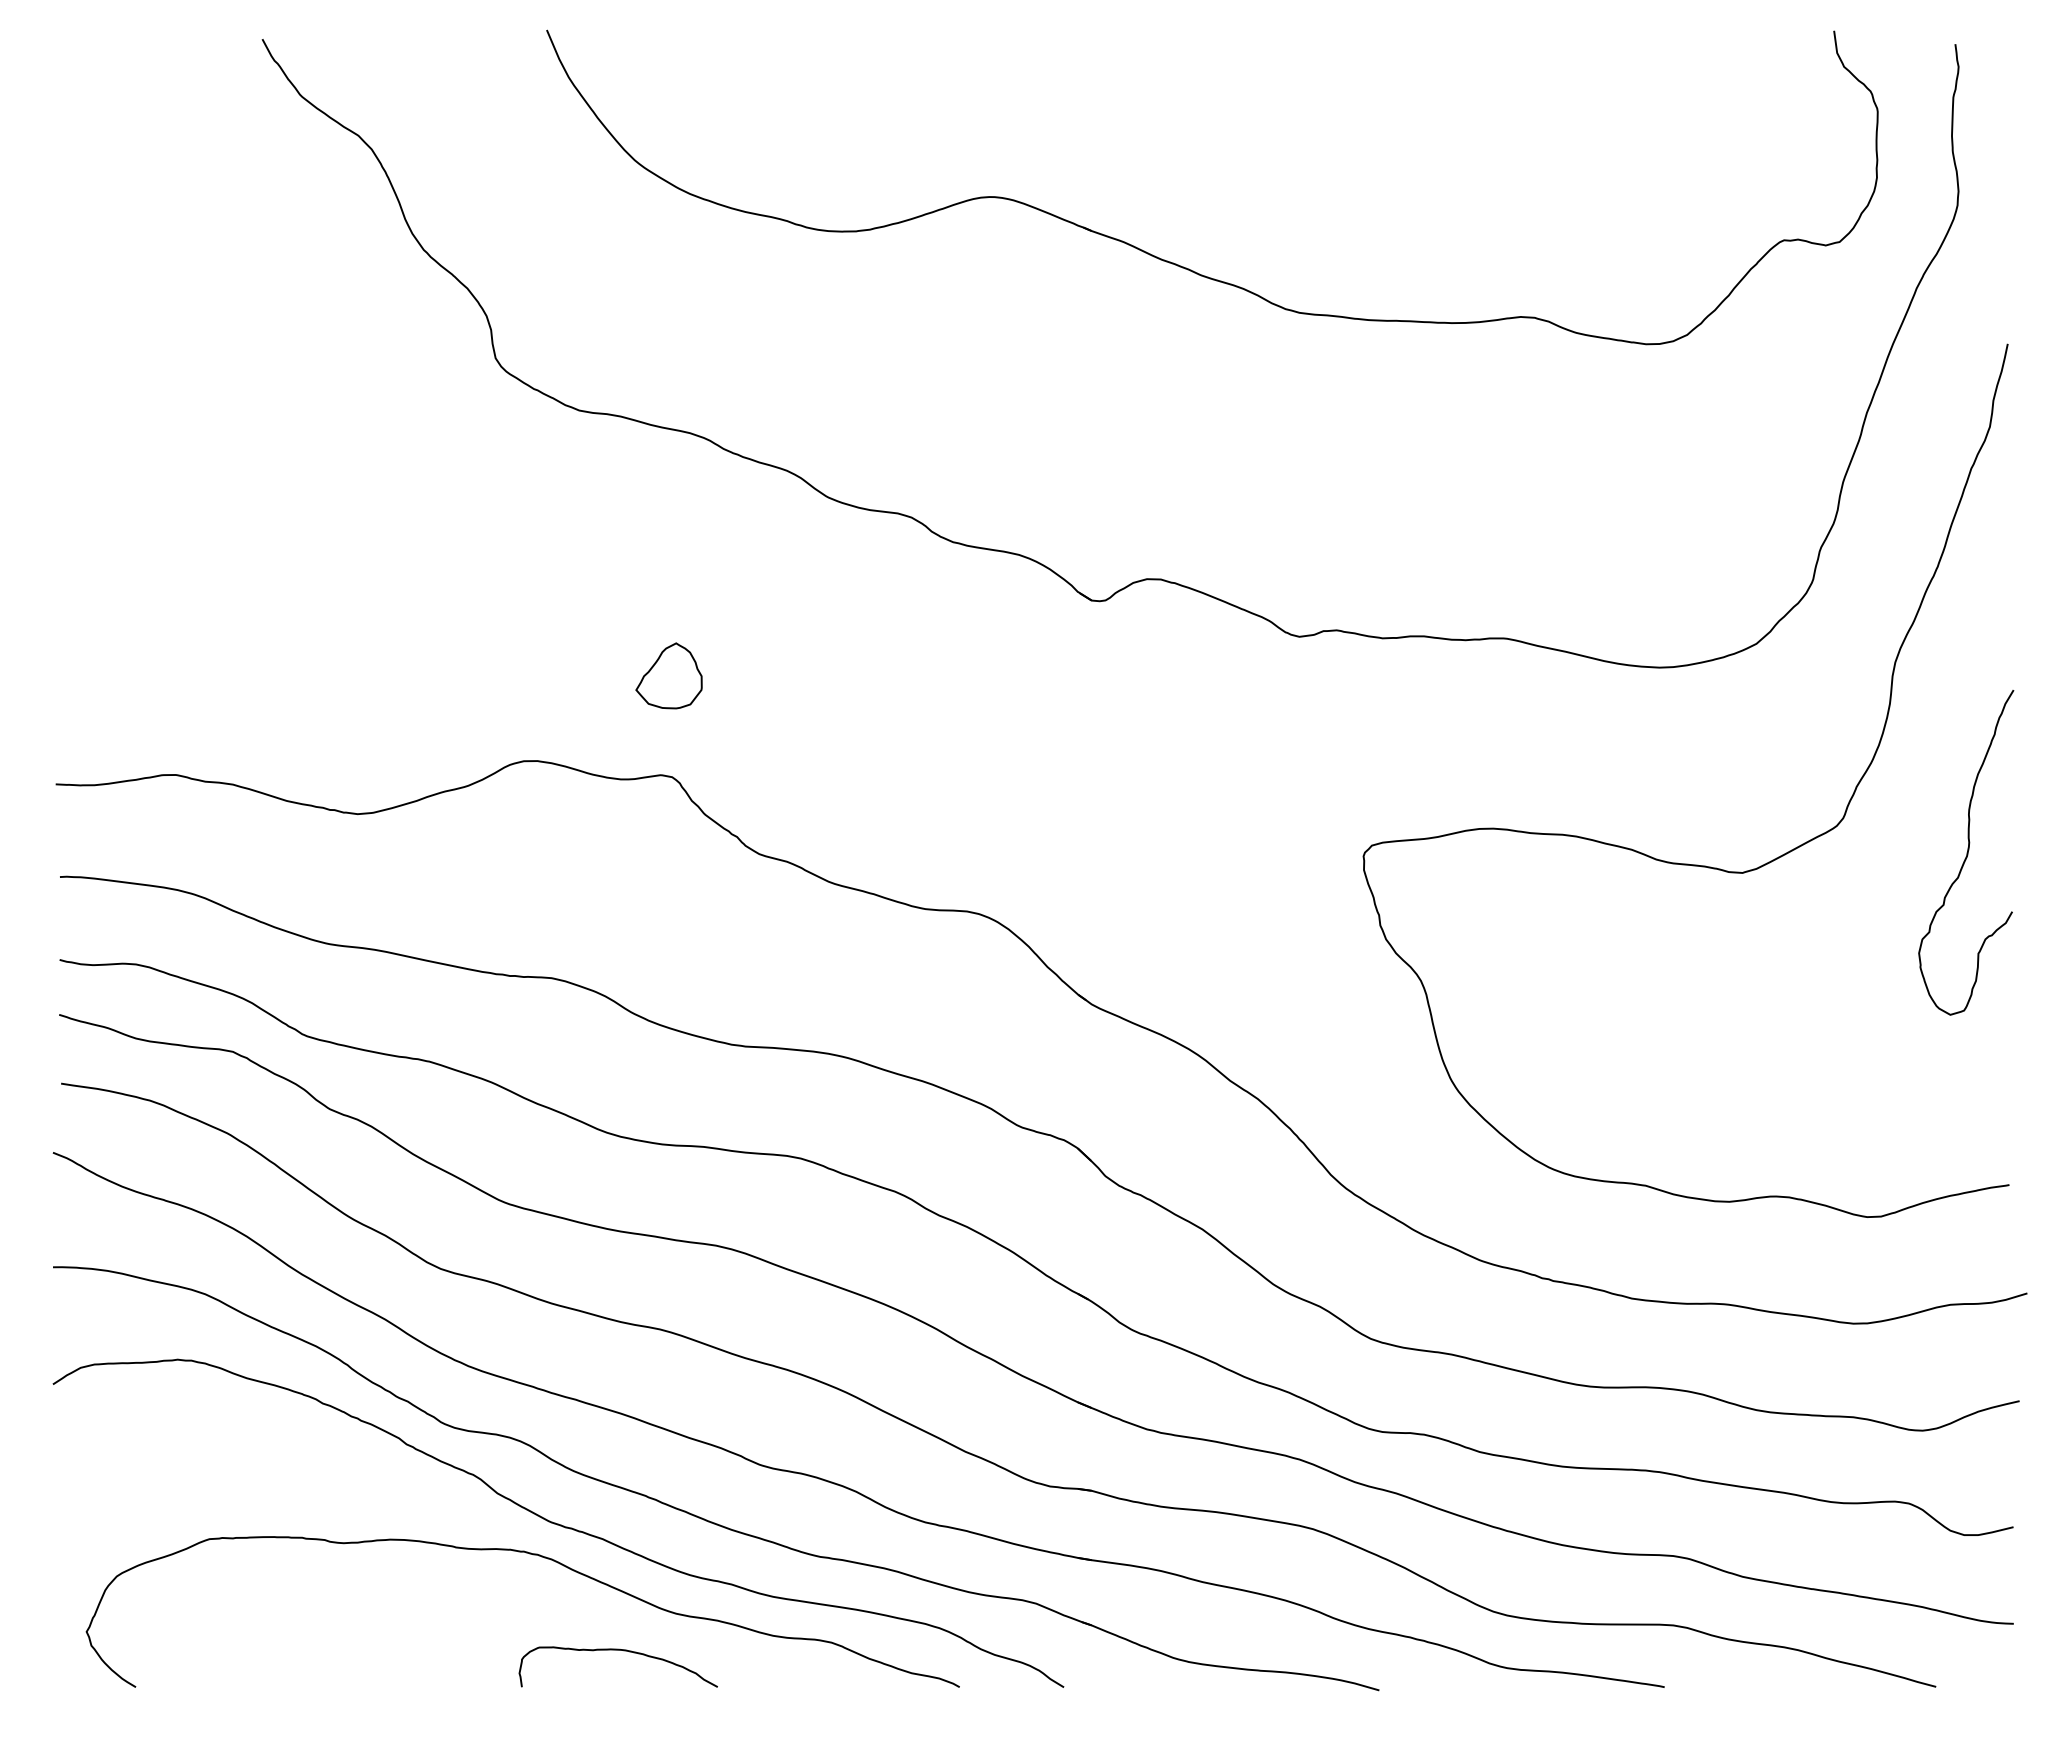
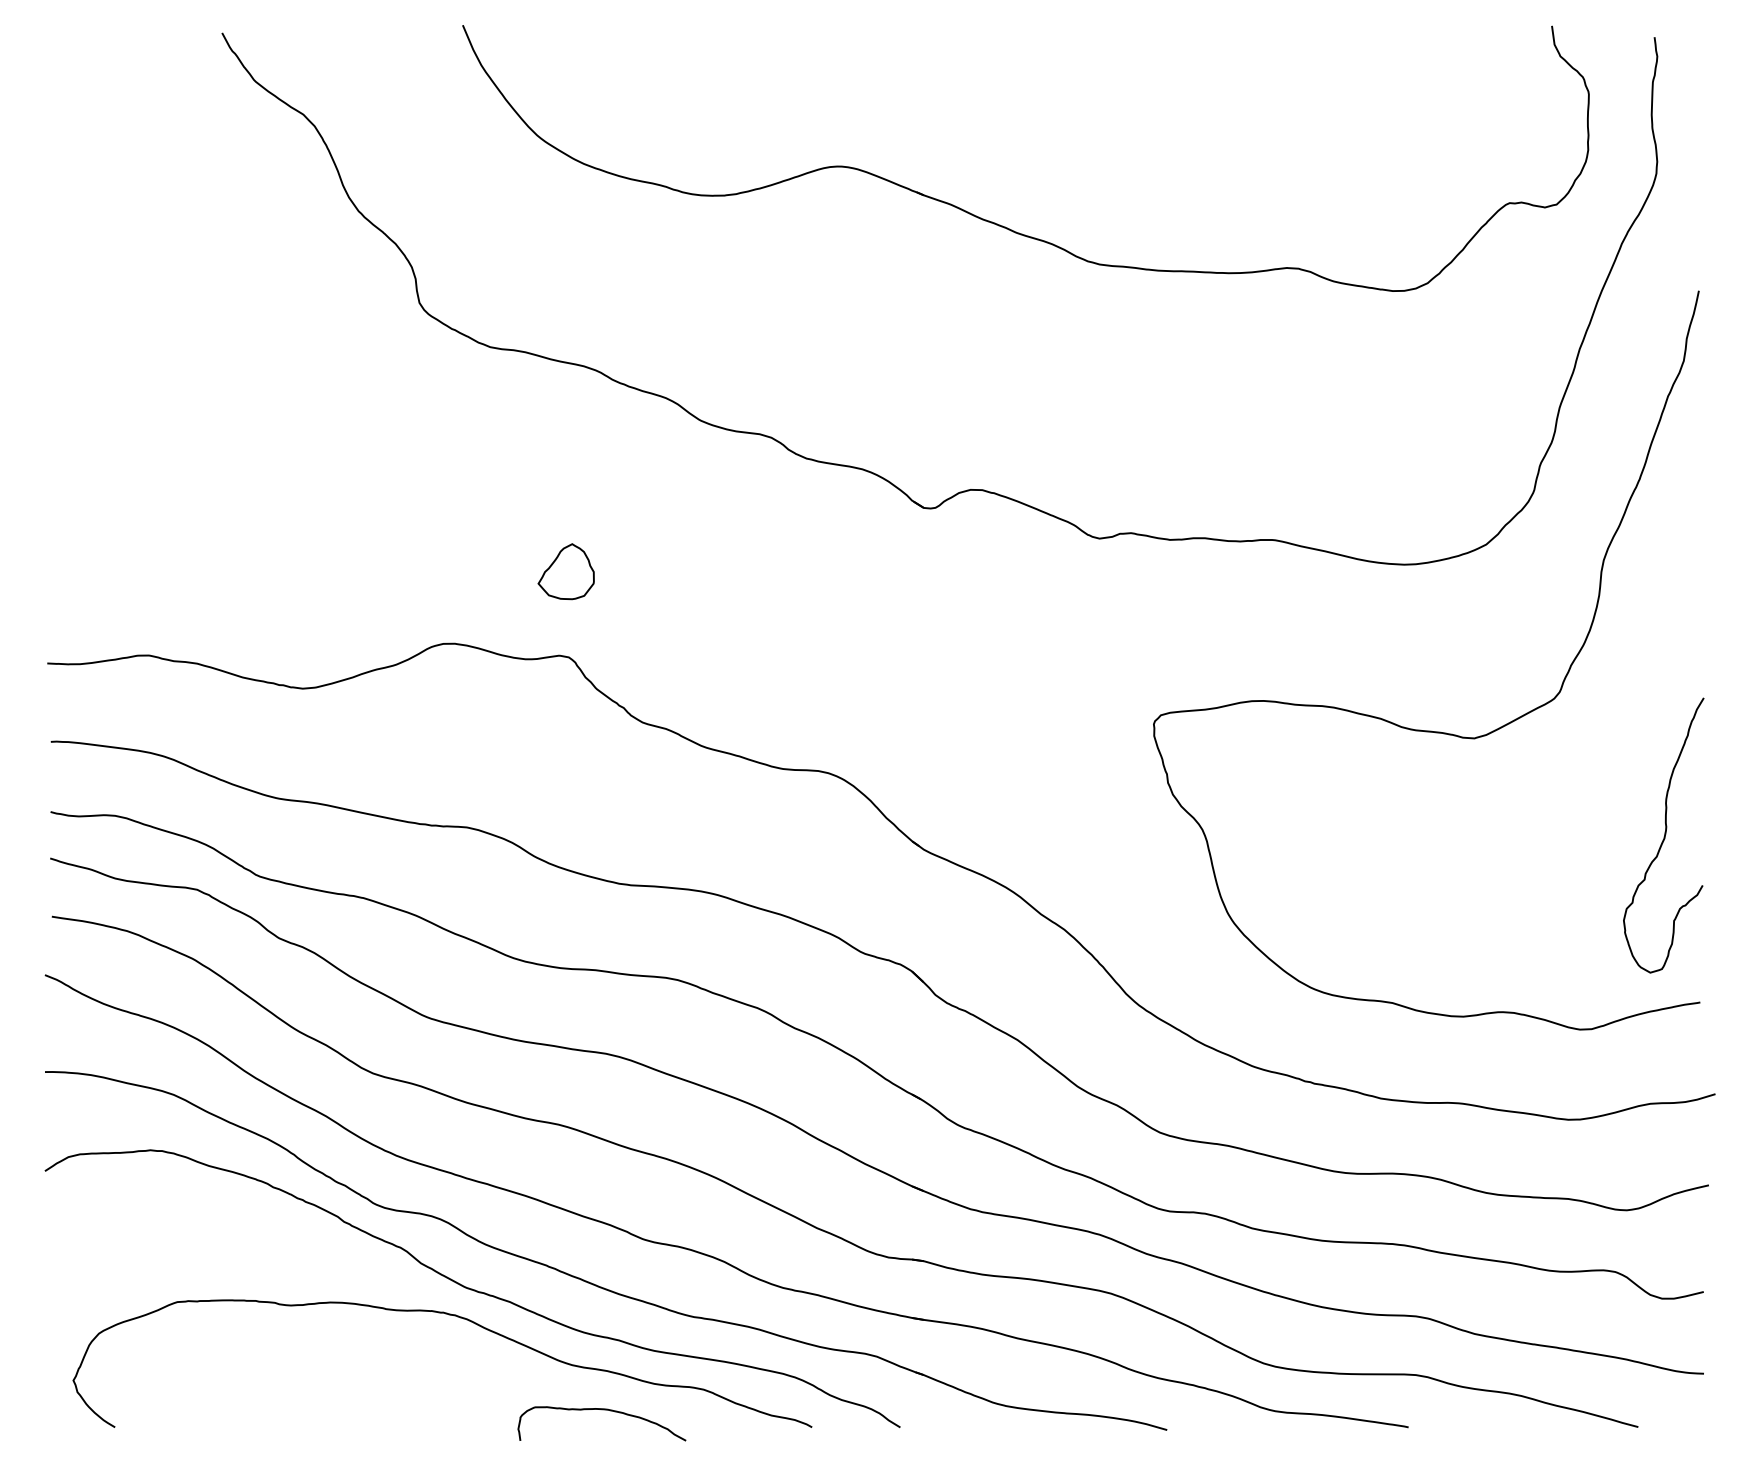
curve: (1966, 852) -> (1663, 835), moved
curve: (617, 1650) -> (601, 1409), moved

